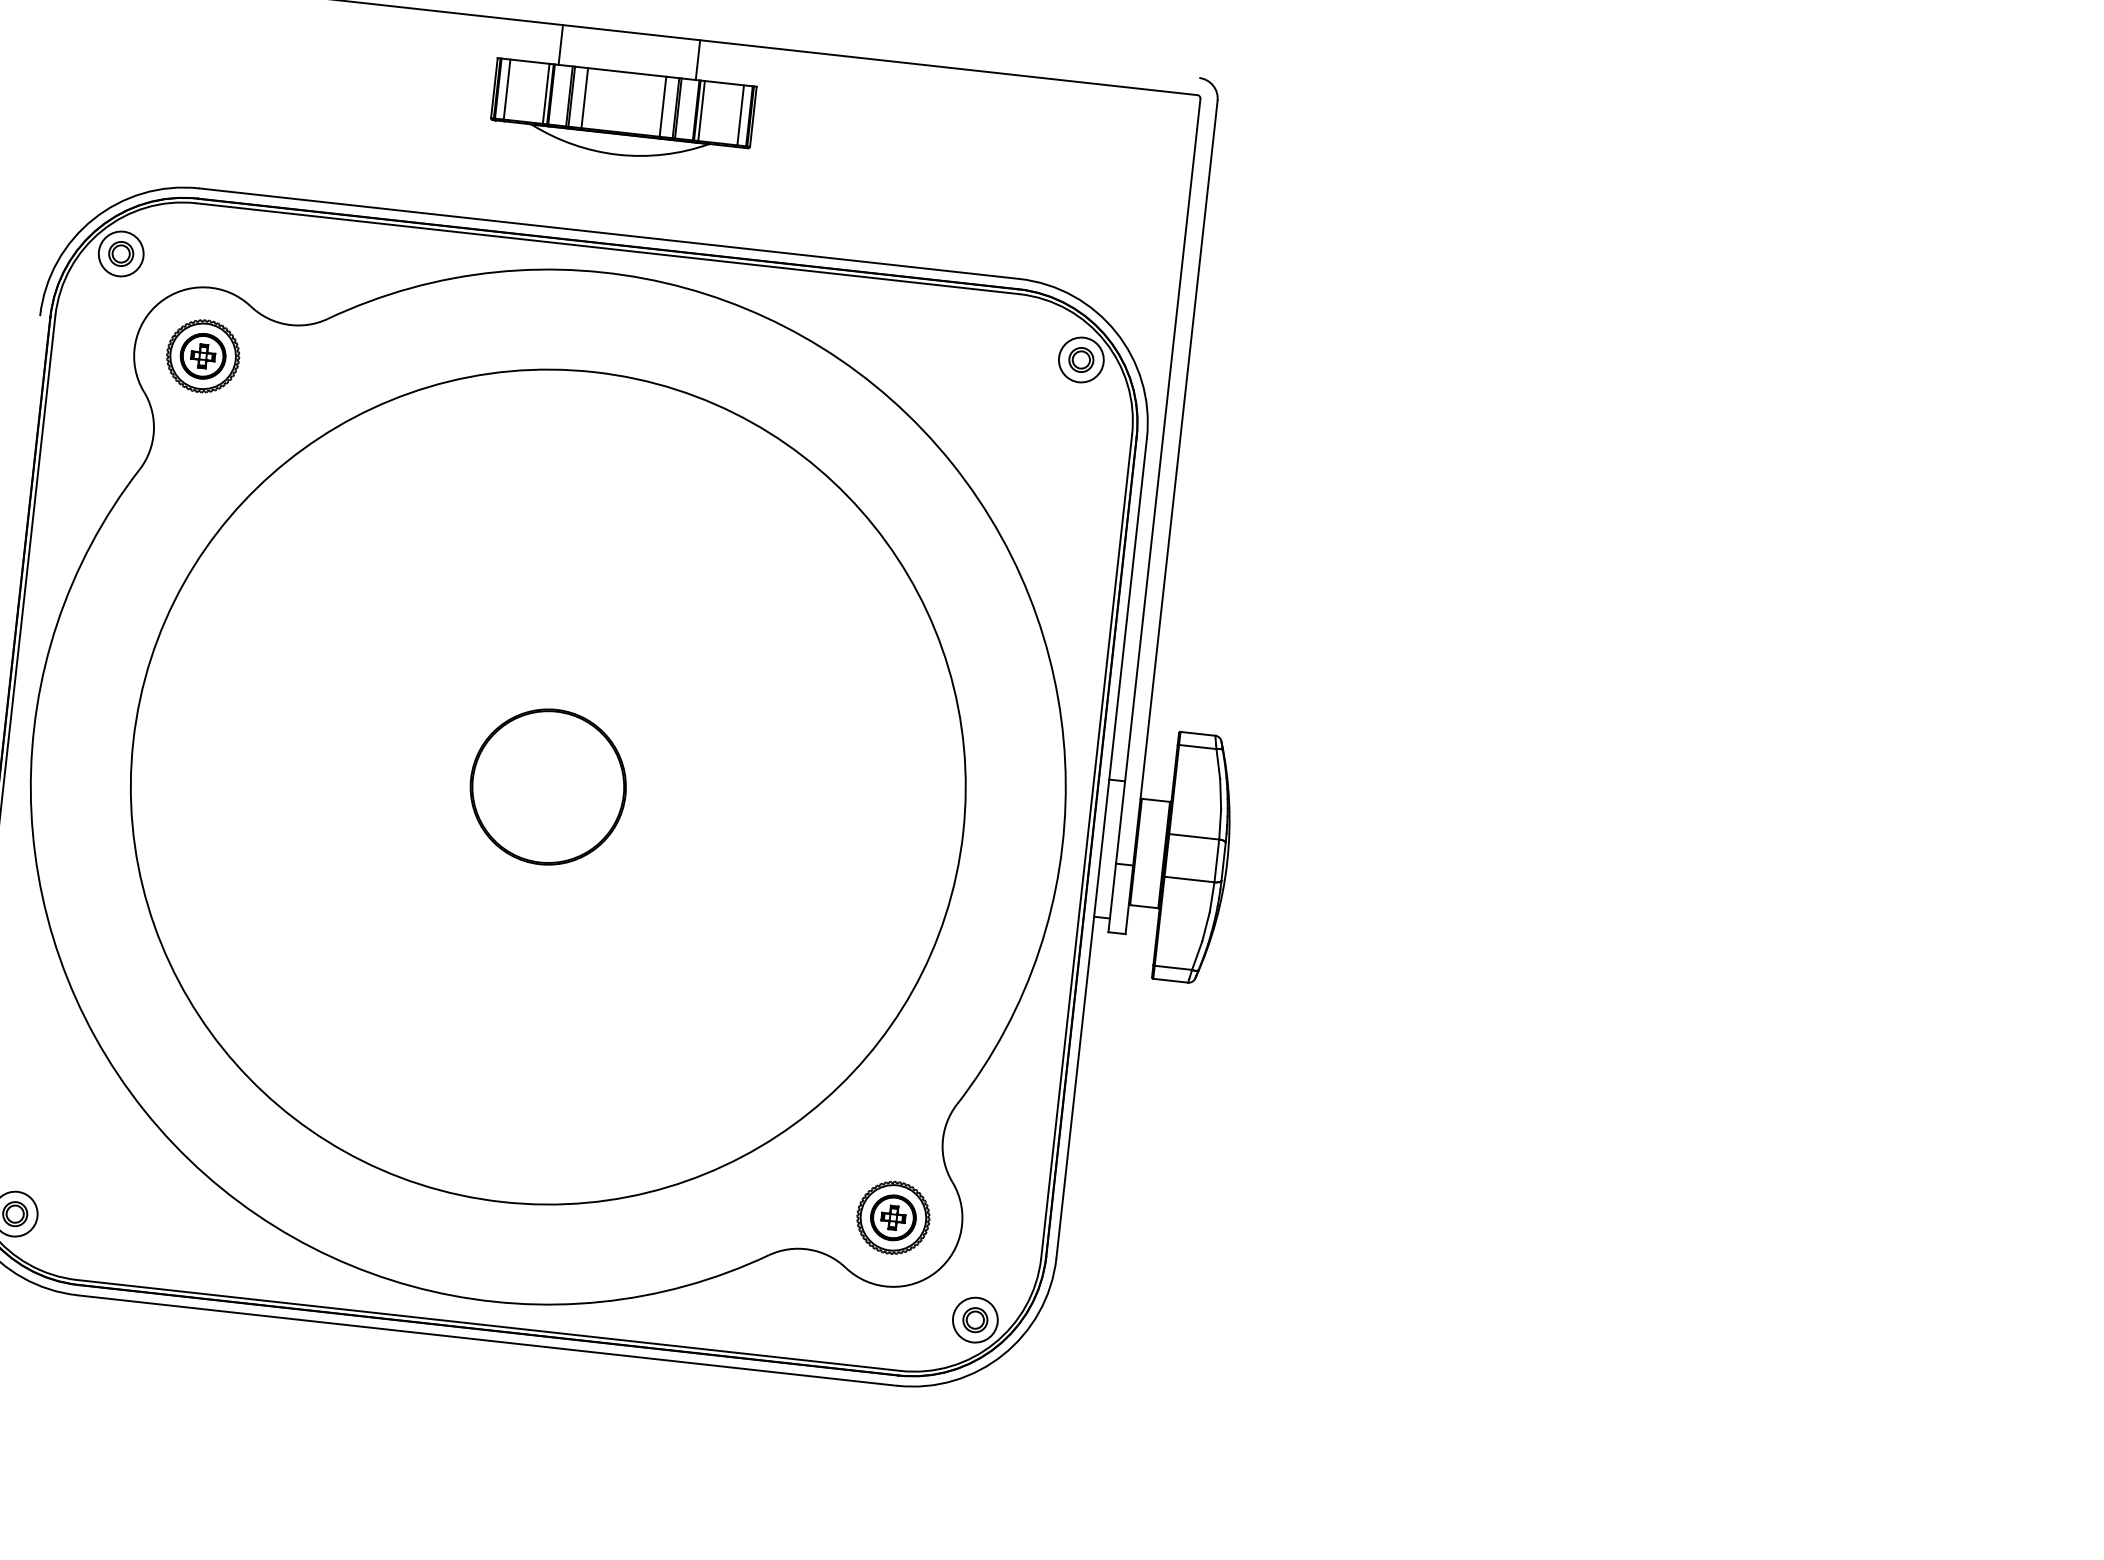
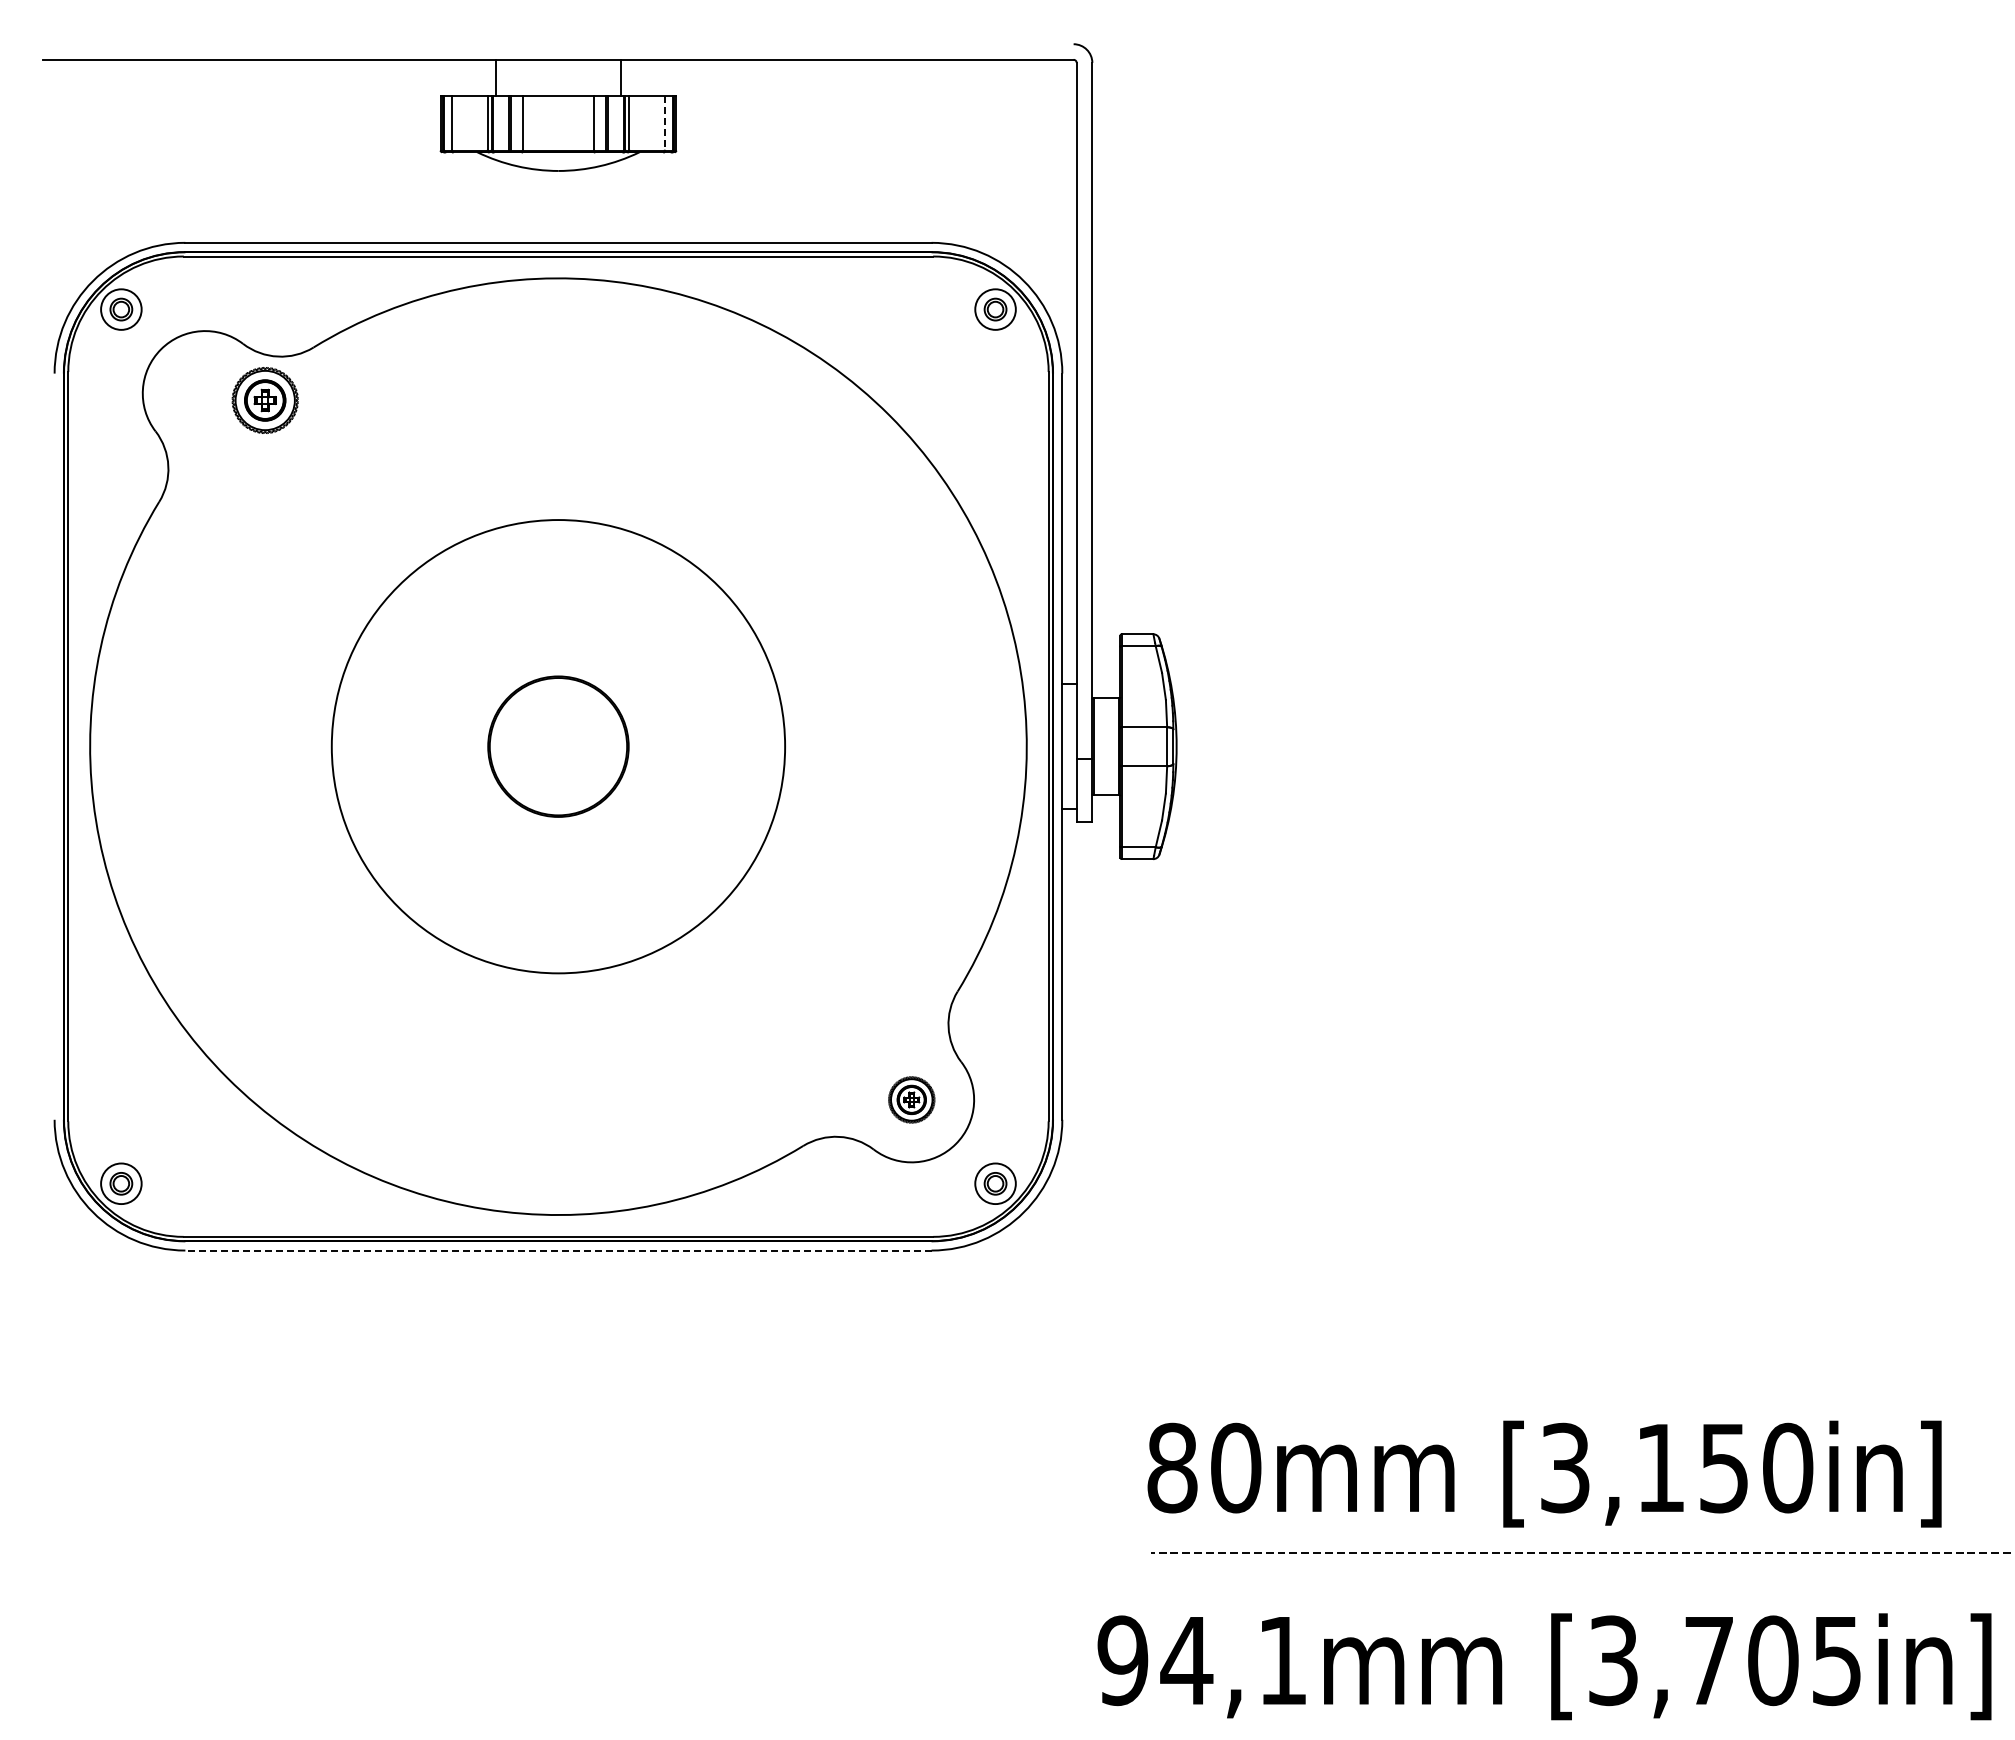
line: (740, 115) -> (664, 123), solid -> dashed
part: (202, 356) -> (264, 400), moved
circle: (548, 786) -> (558, 746), size x0.6
part: (893, 1217) -> (911, 1099), size x0.7
line: (486, 1340) -> (557, 1250), solid -> dashed

